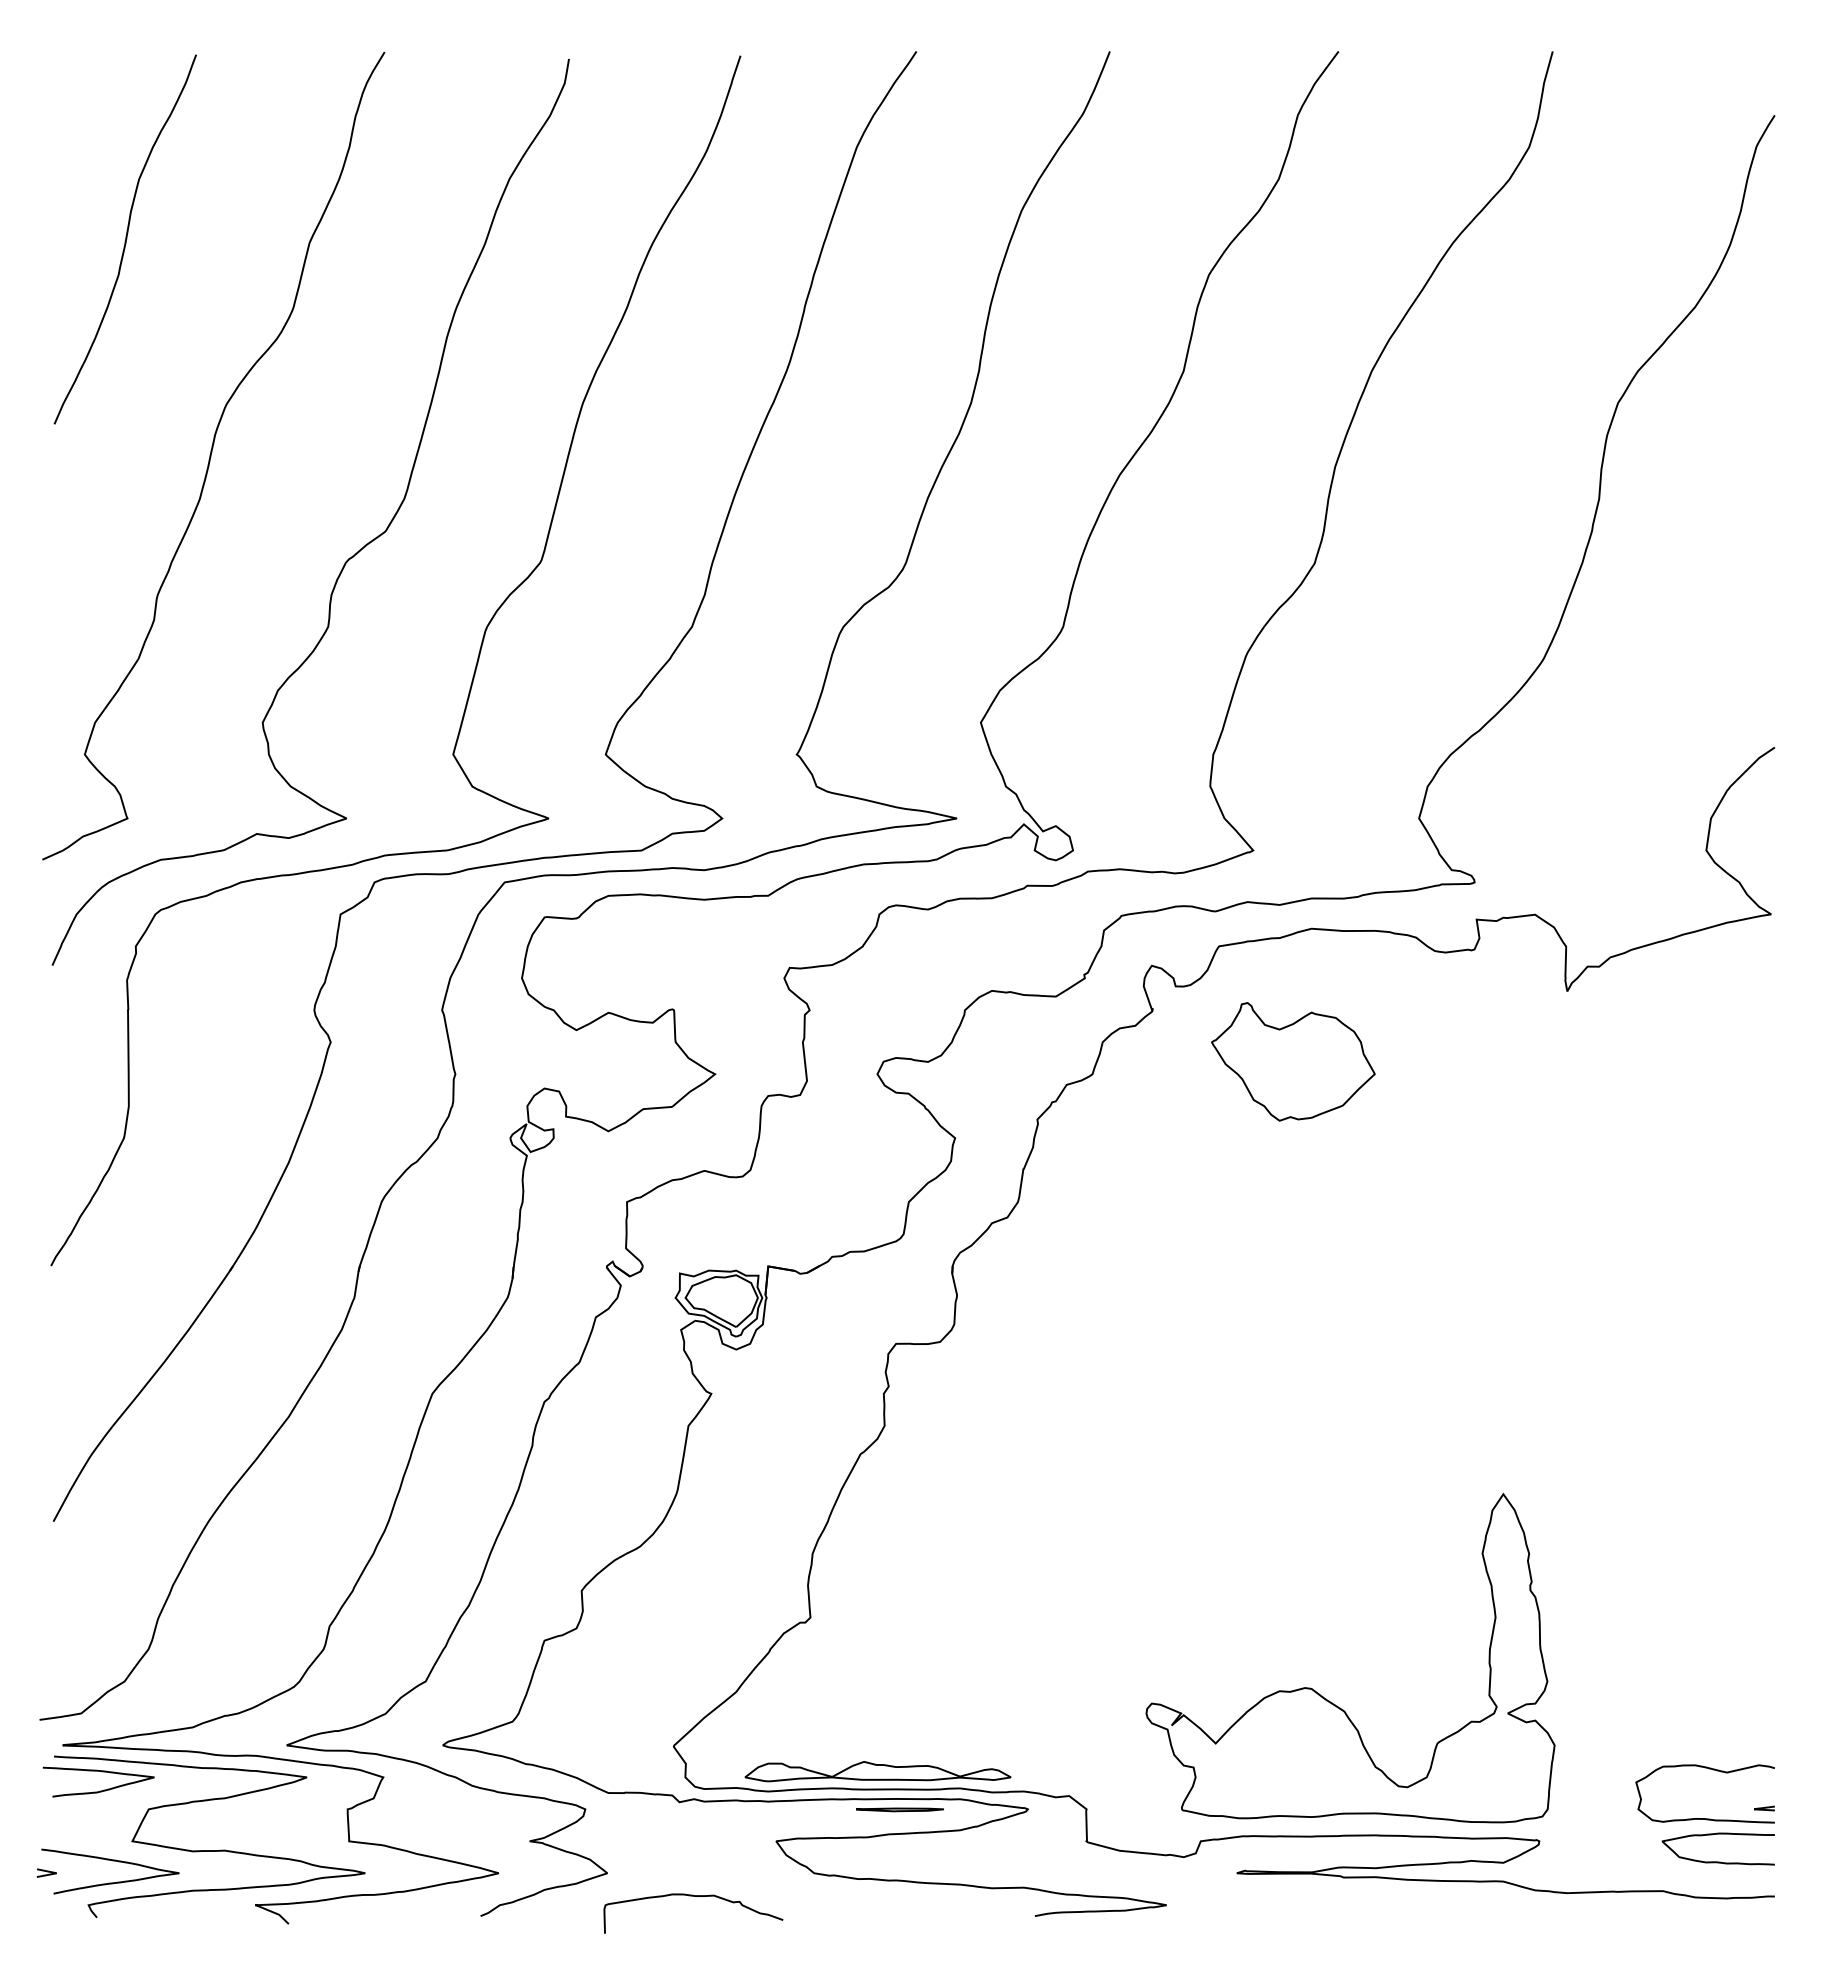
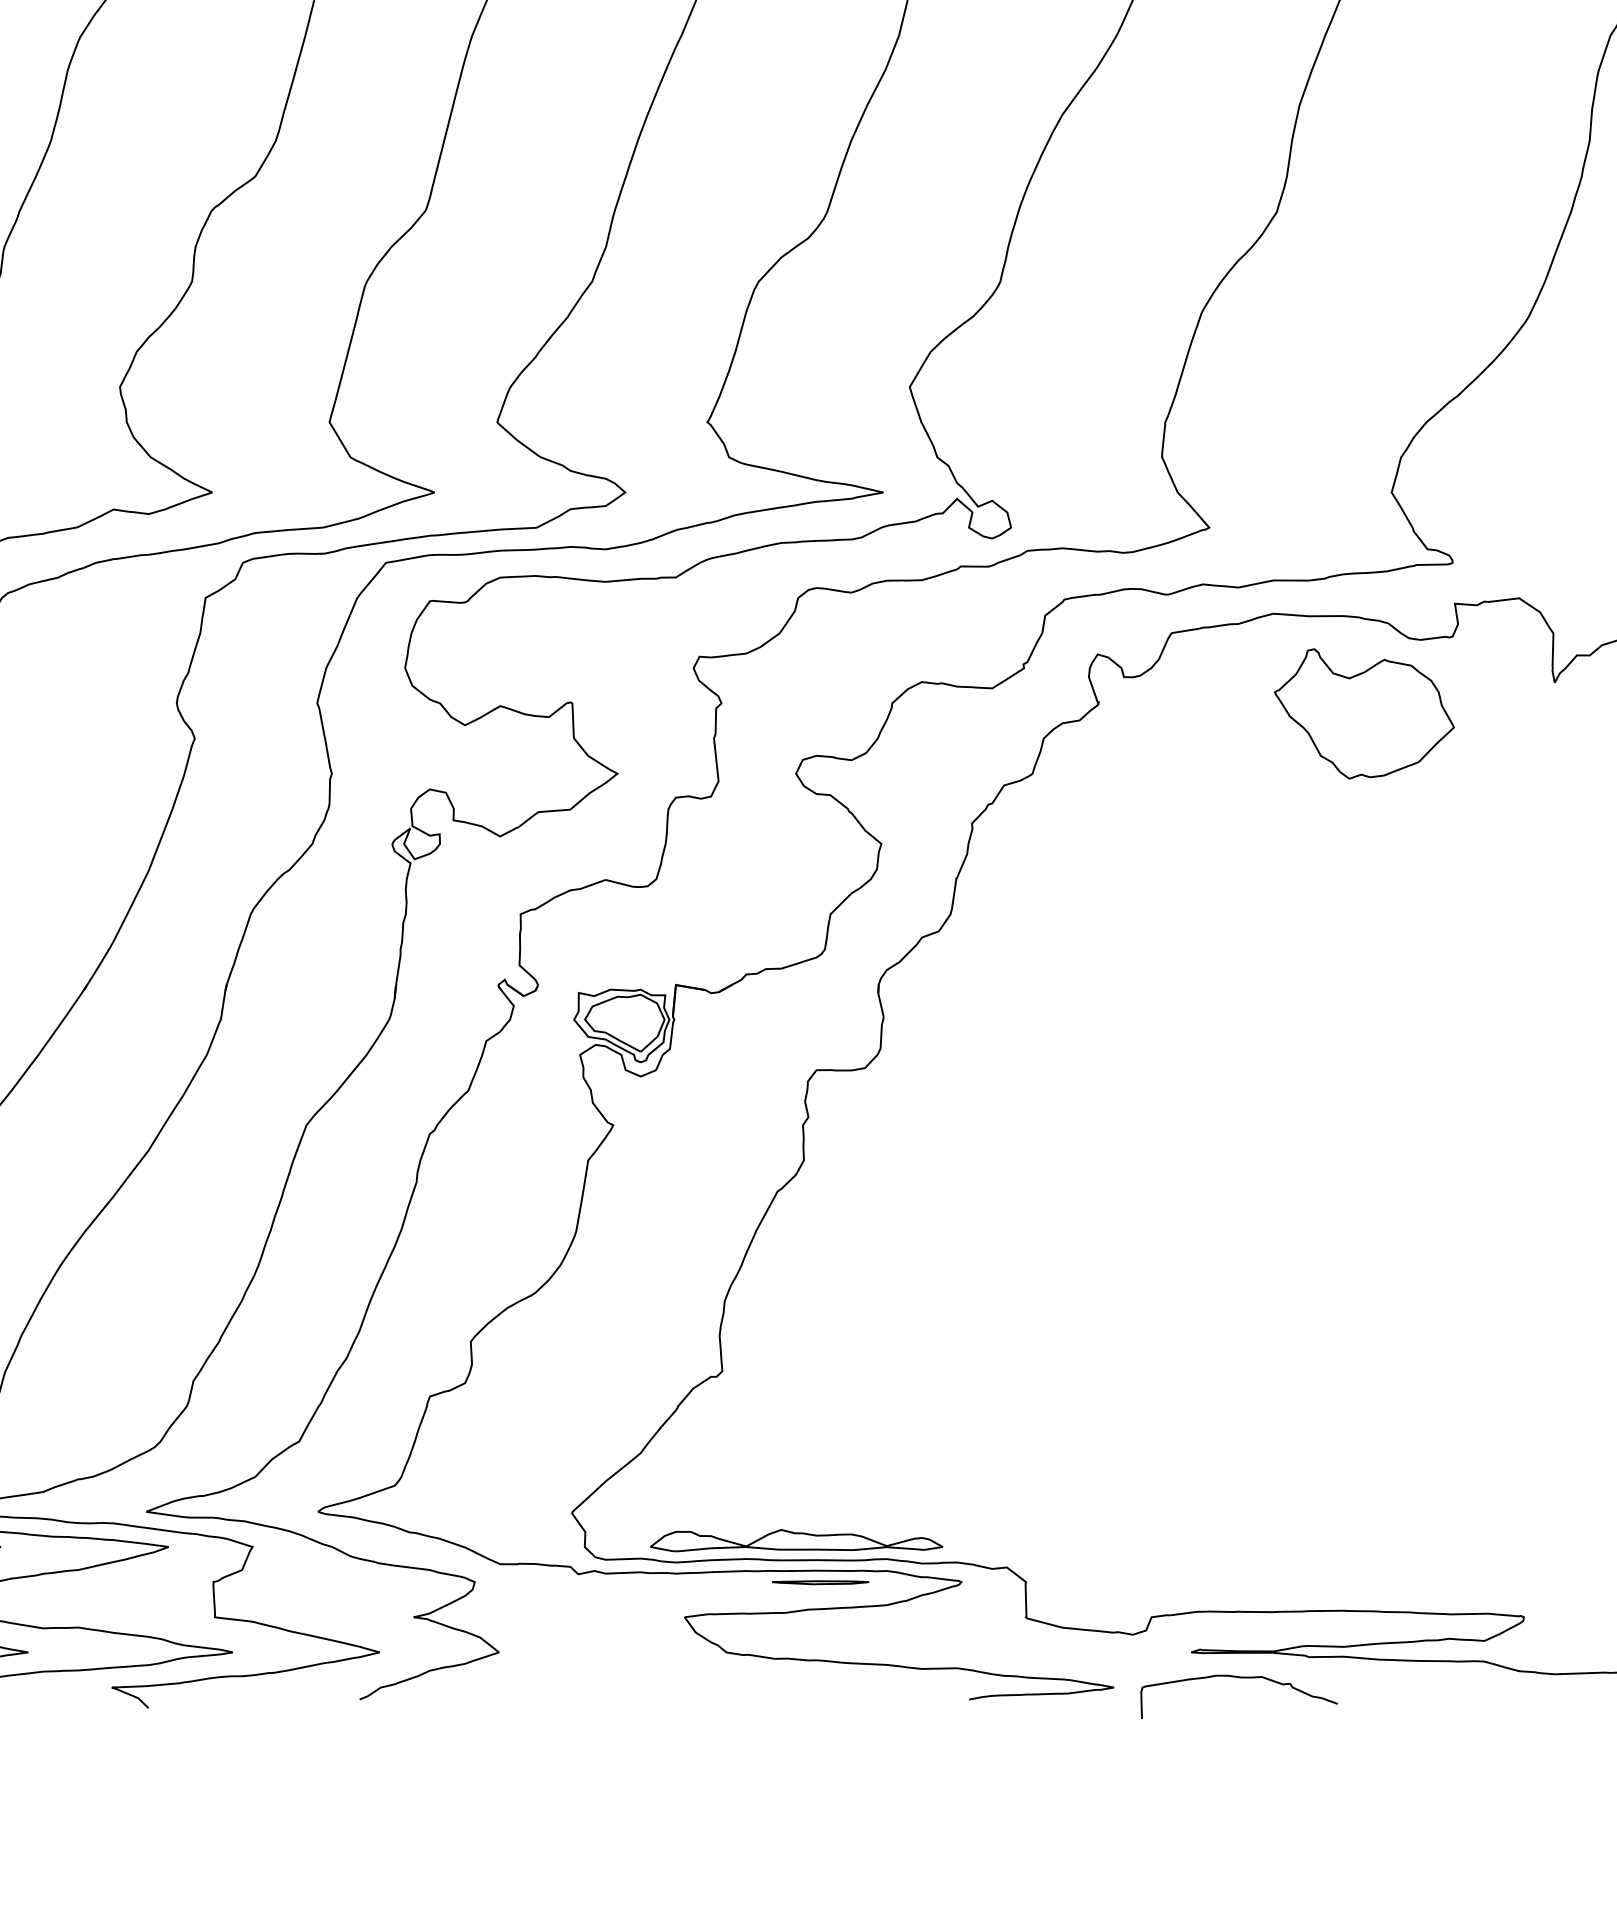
part: (1293, 1061) -> (1364, 713), moved
part: (1322, 1695) -> (1285, 1456), removed
curve: (693, 1896) -> (1239, 1677), moved

